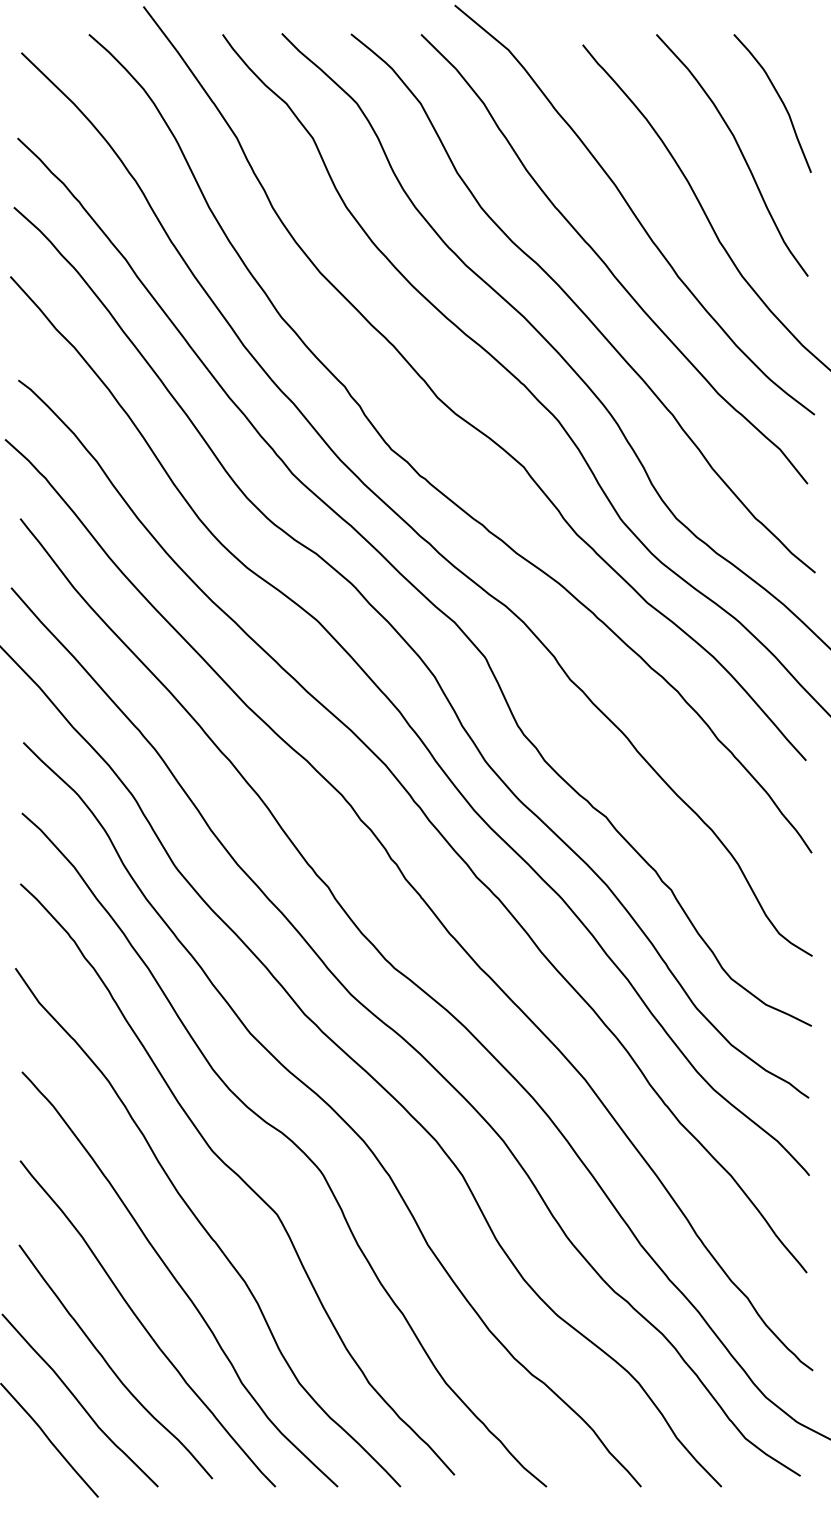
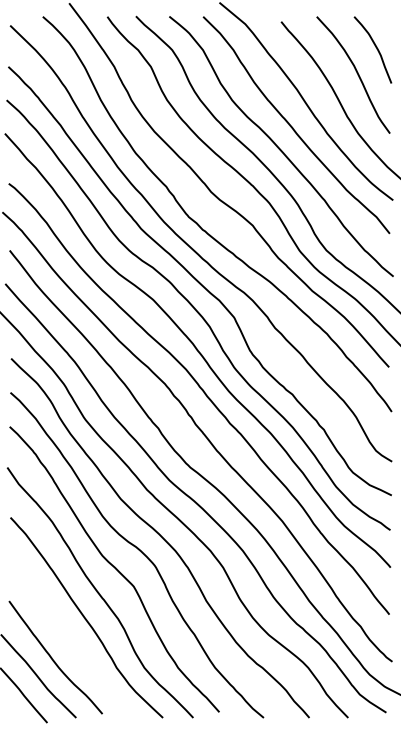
curve: (146, 1326) -> (70, 640), removed

